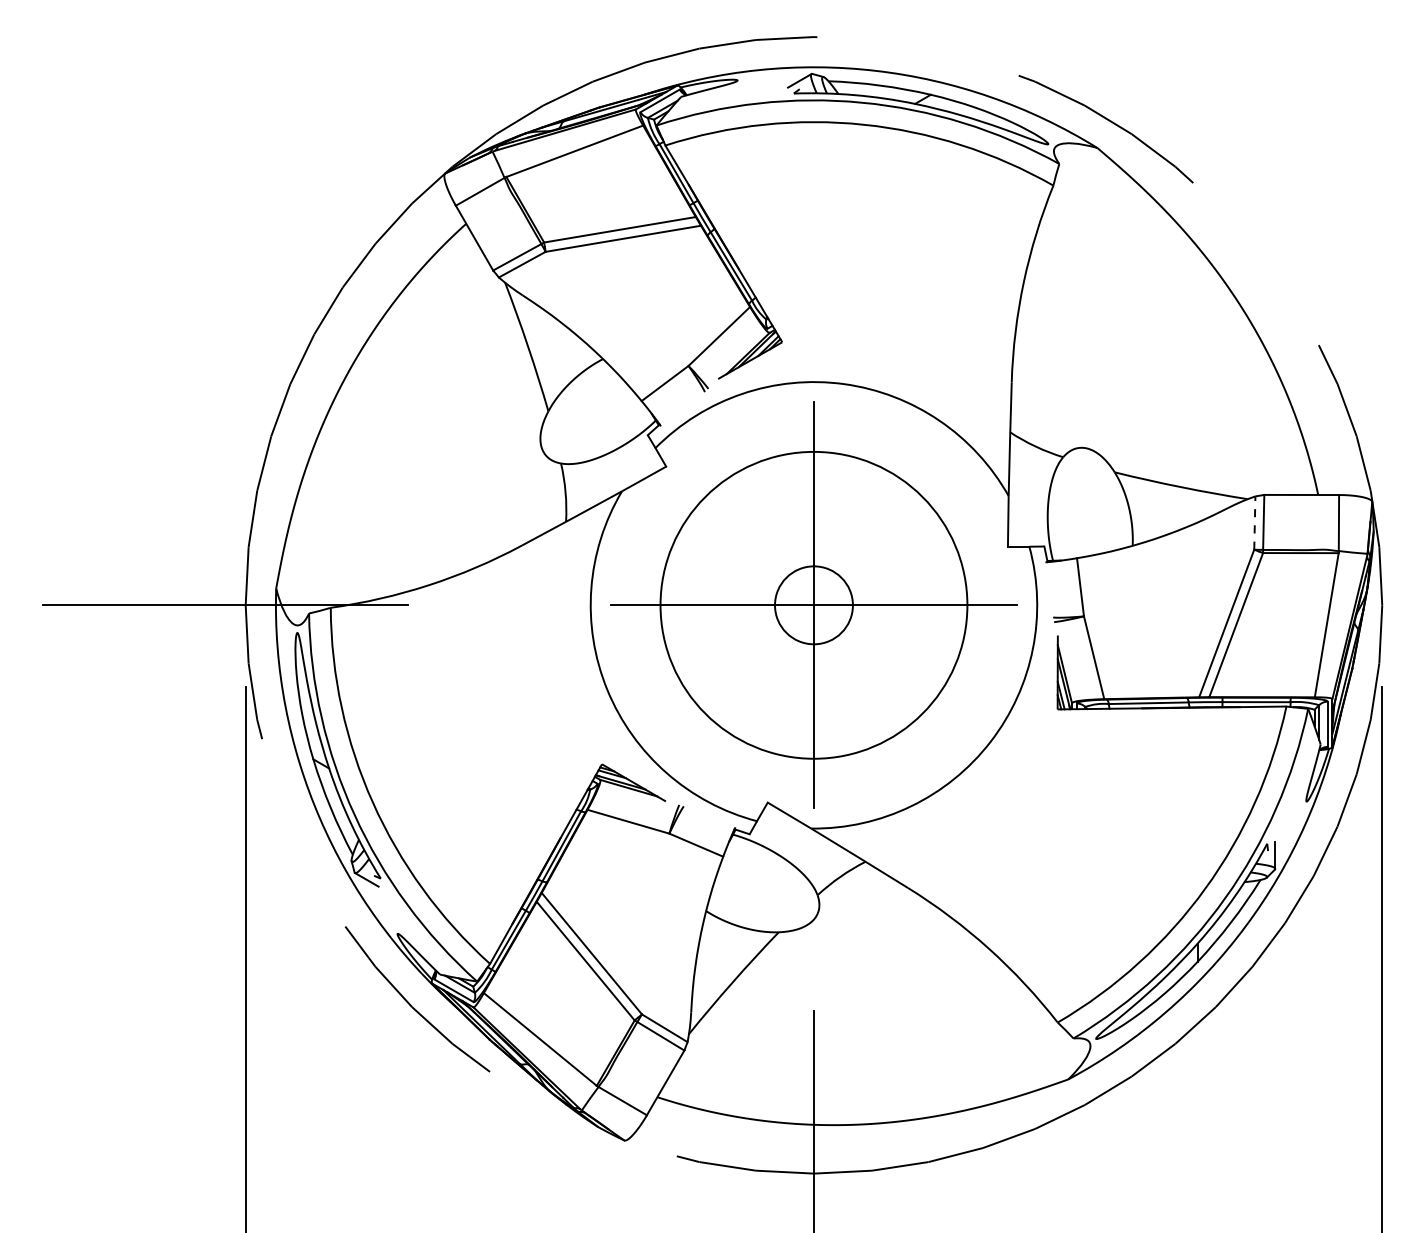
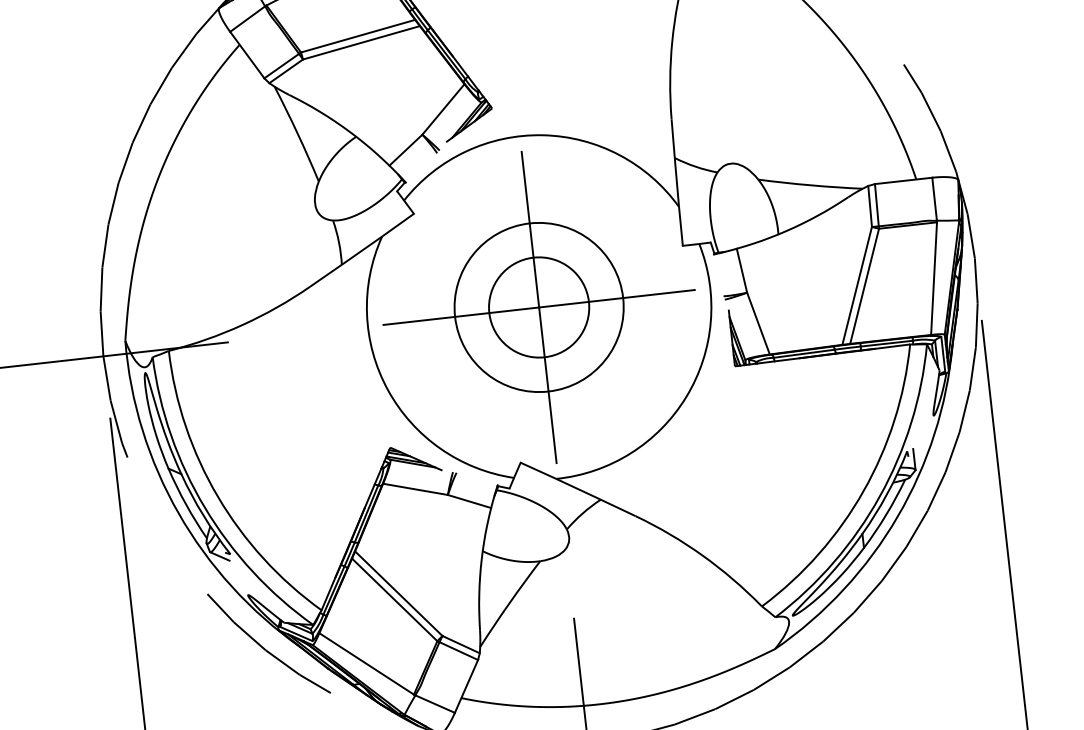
line: (1254, 523) -> (869, 206), dashed -> solid
circle: (813, 604) -> (538, 306), size x0.71
circle: (813, 605) -> (538, 307), size x1.67

